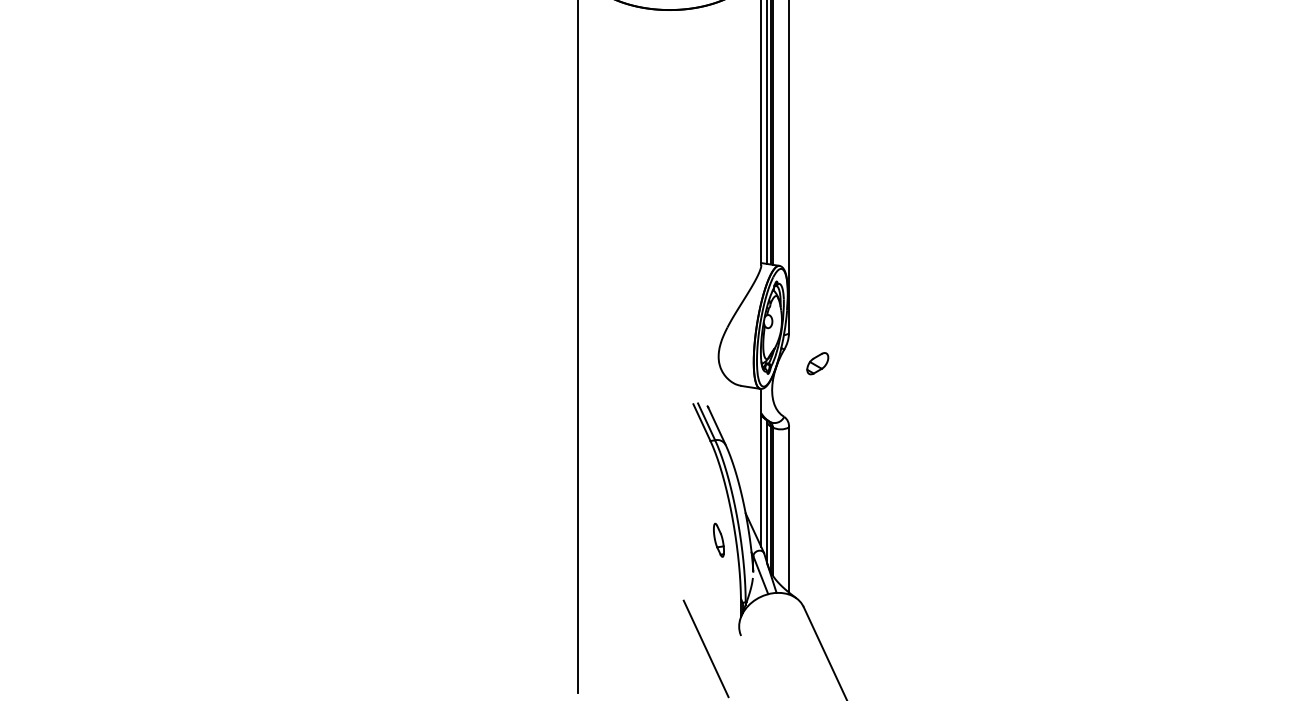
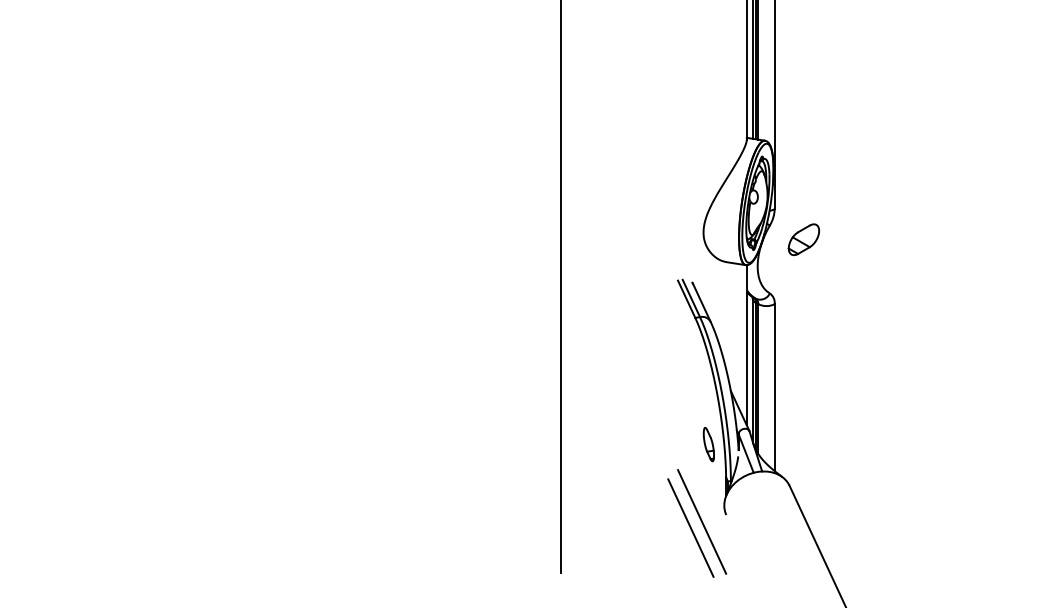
part: (817, 363) -> (803, 239), size x1.43
part: (718, 539) -> (708, 443), moved
line: (716, 642) -> (701, 521), added

